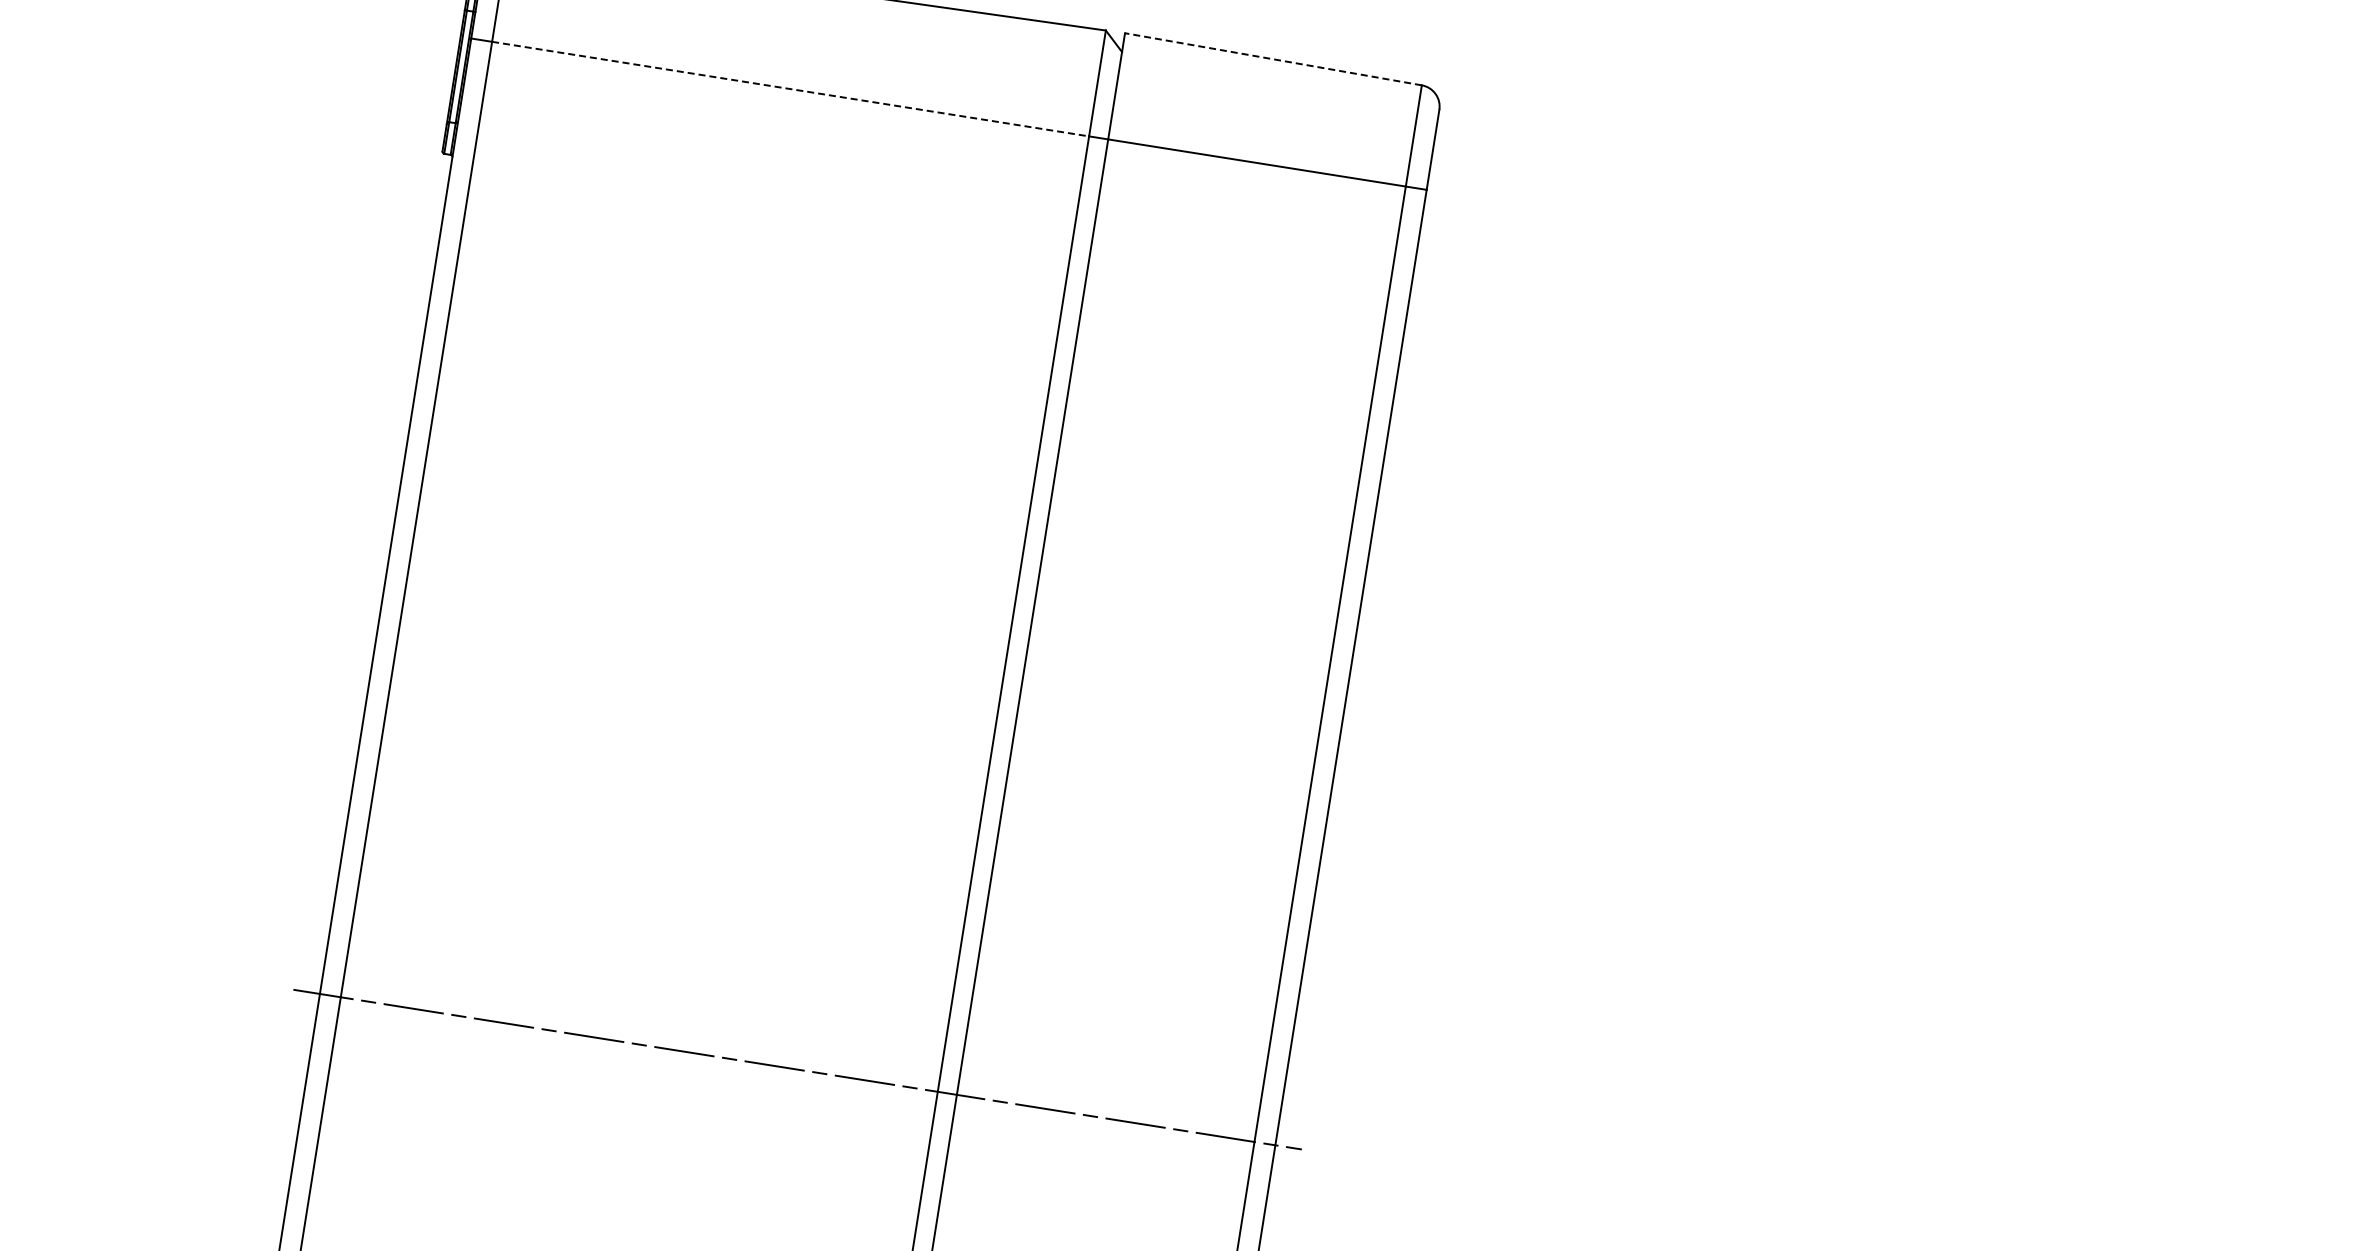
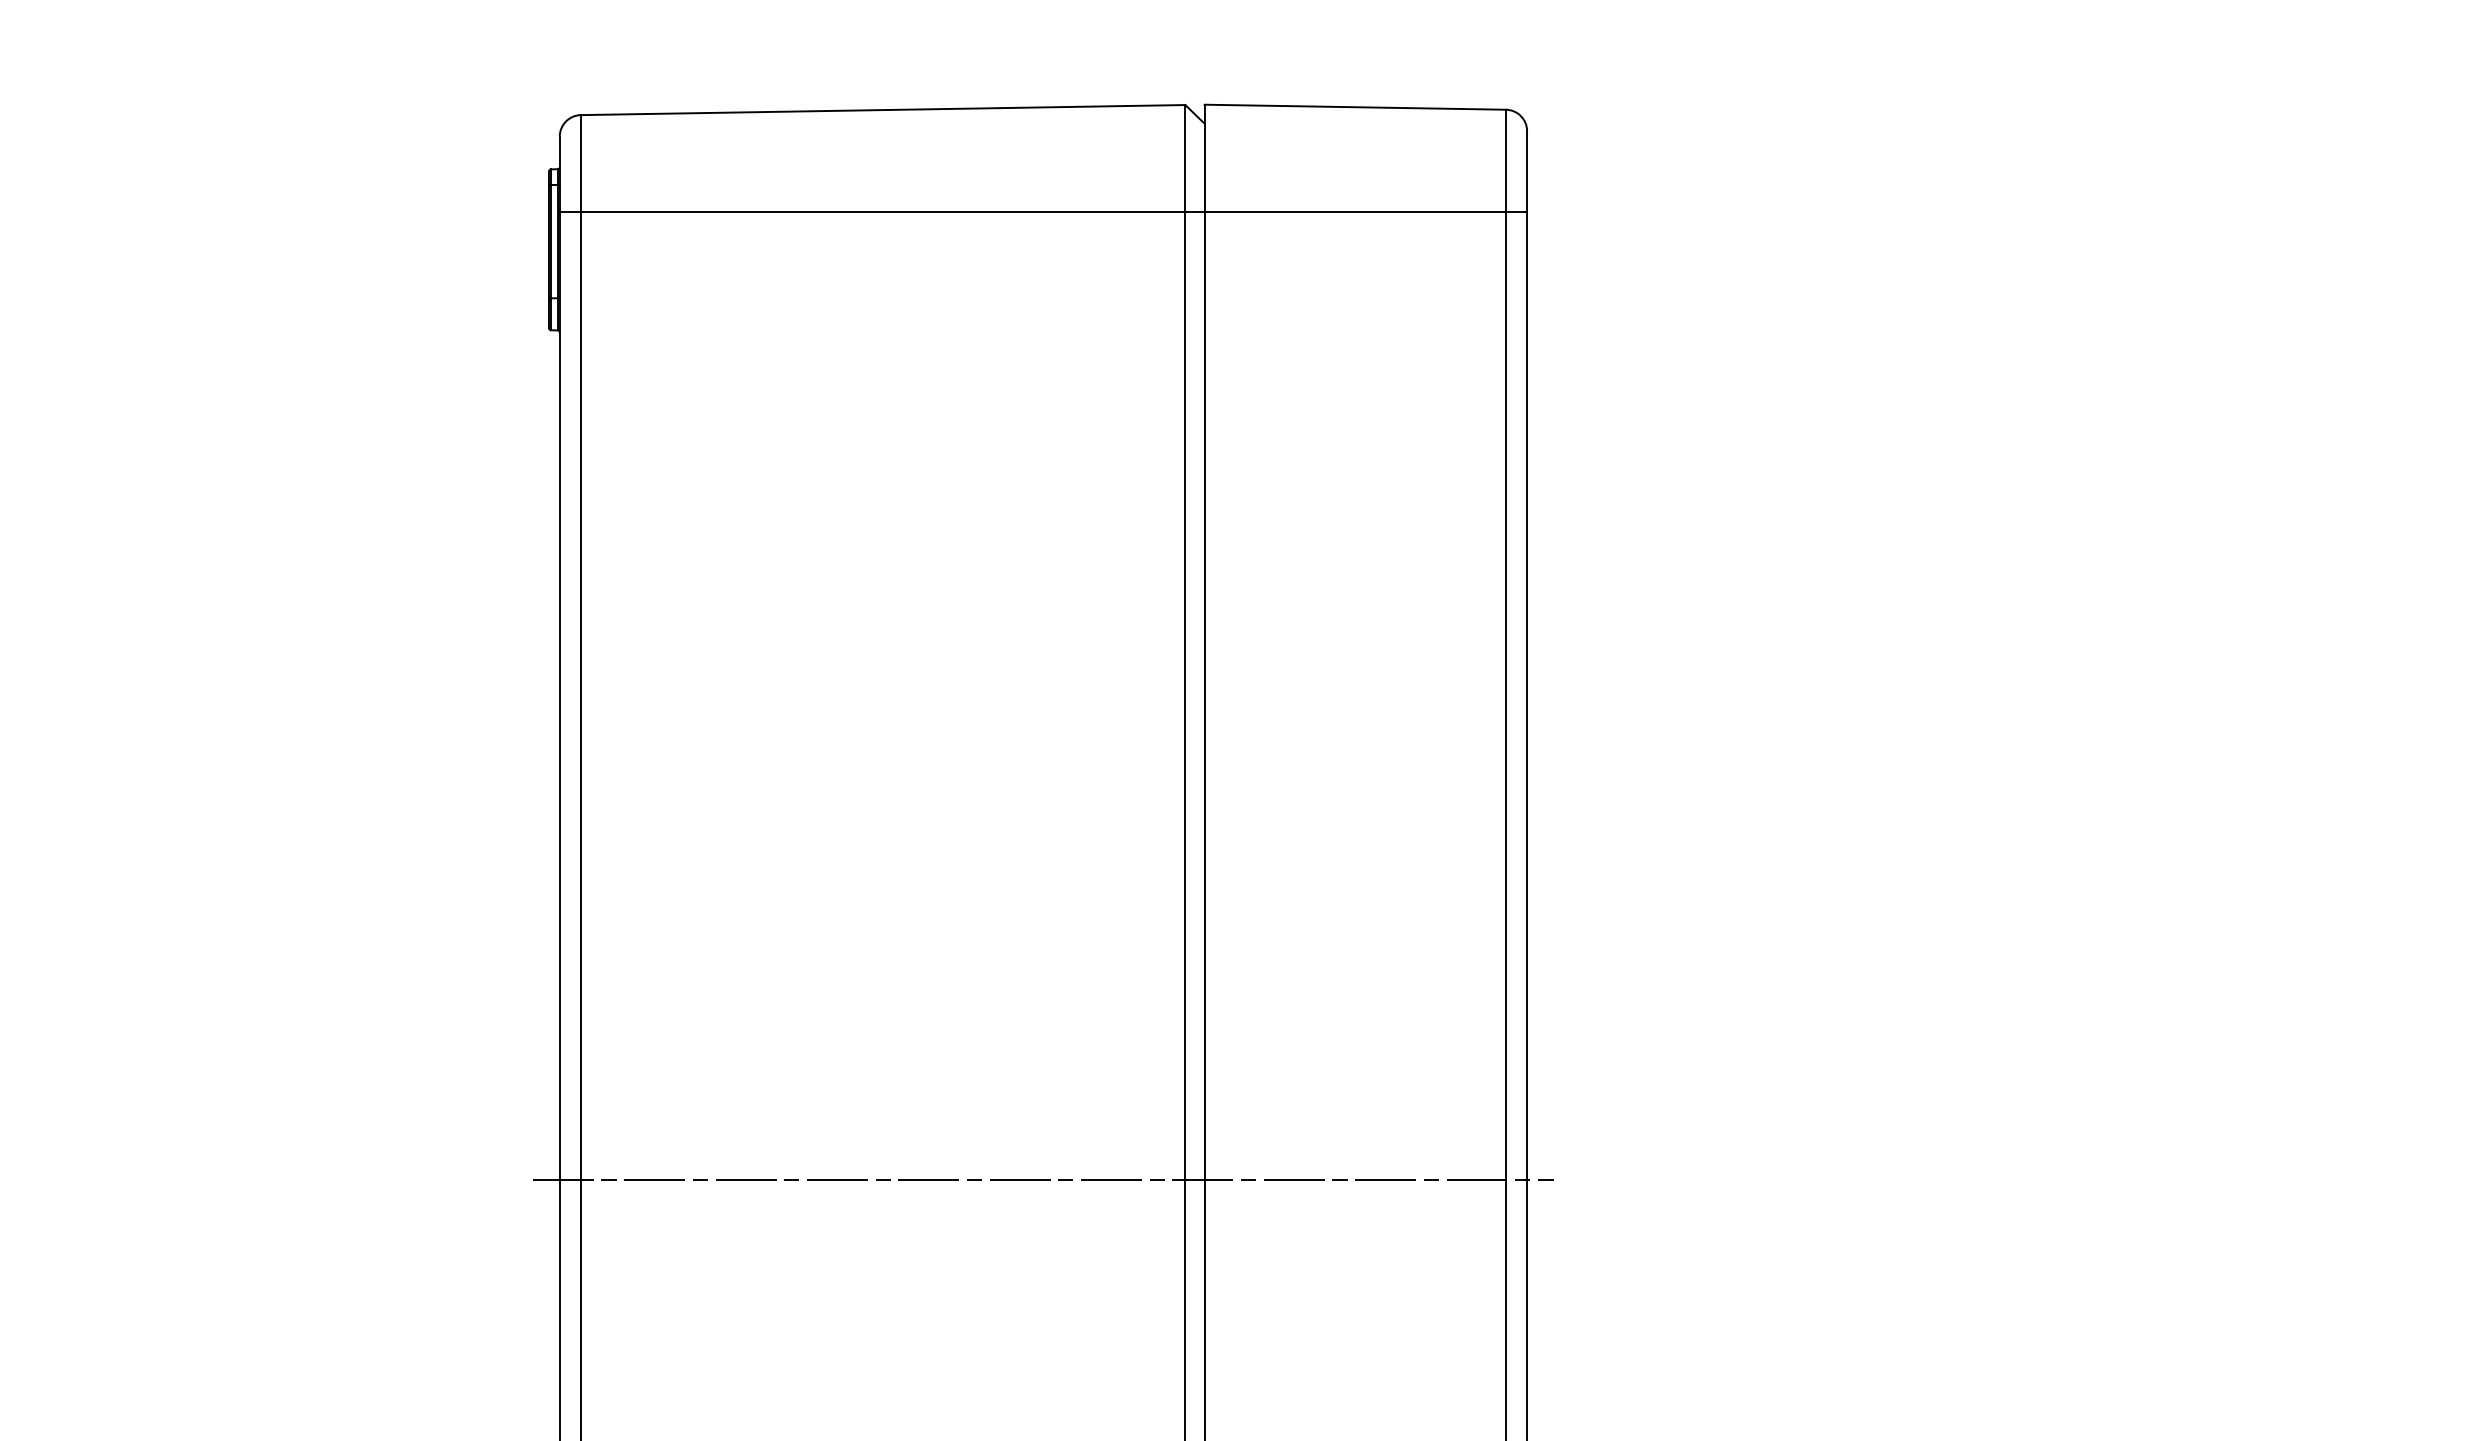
line: (1273, 59) -> (1355, 107), dashed -> solid
line: (790, 89) -> (883, 212), dashed -> solid

